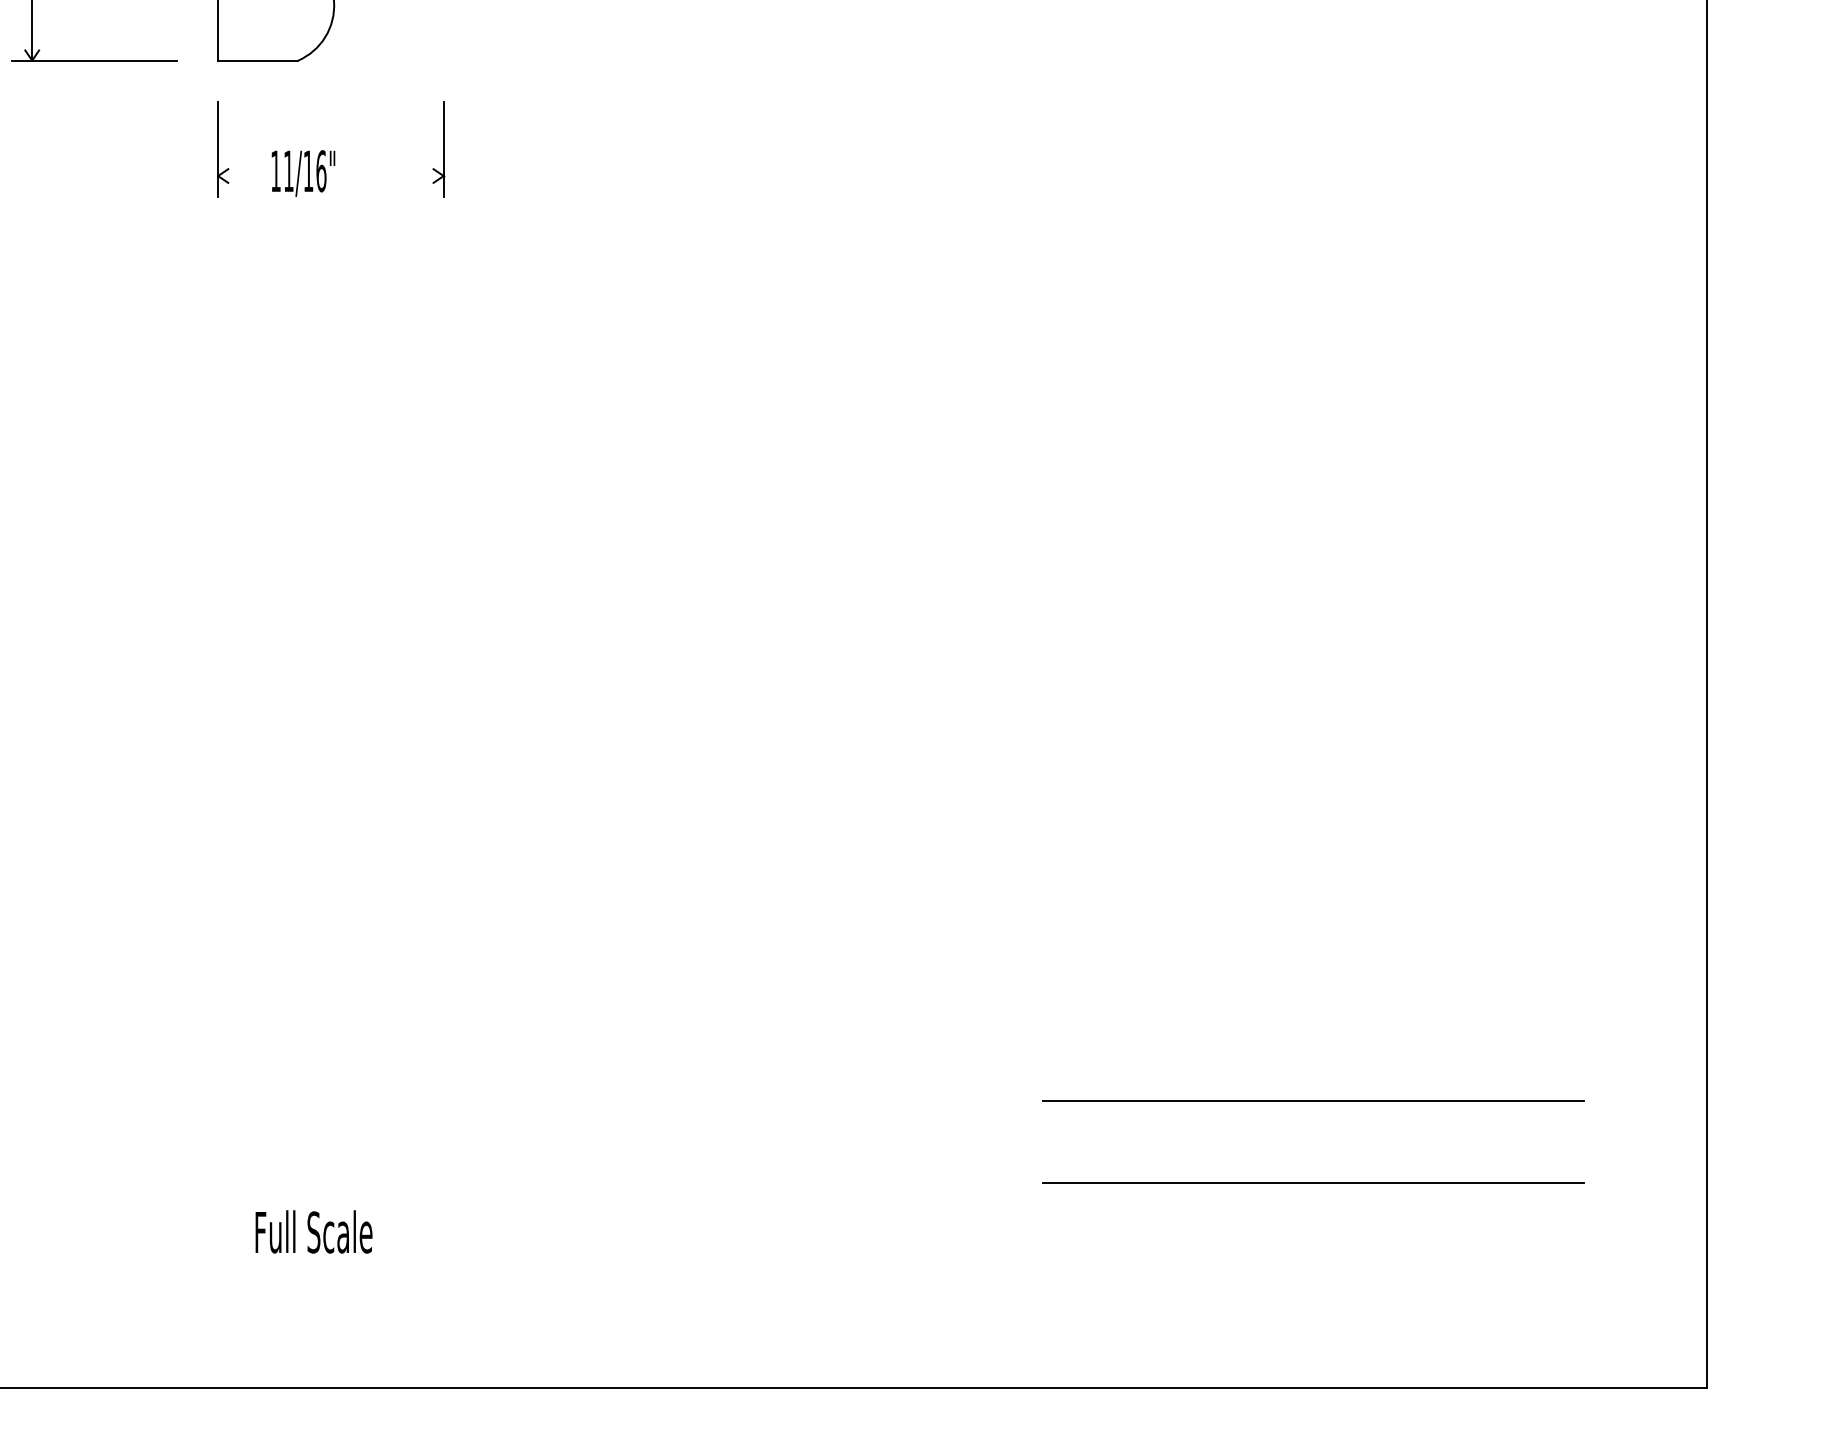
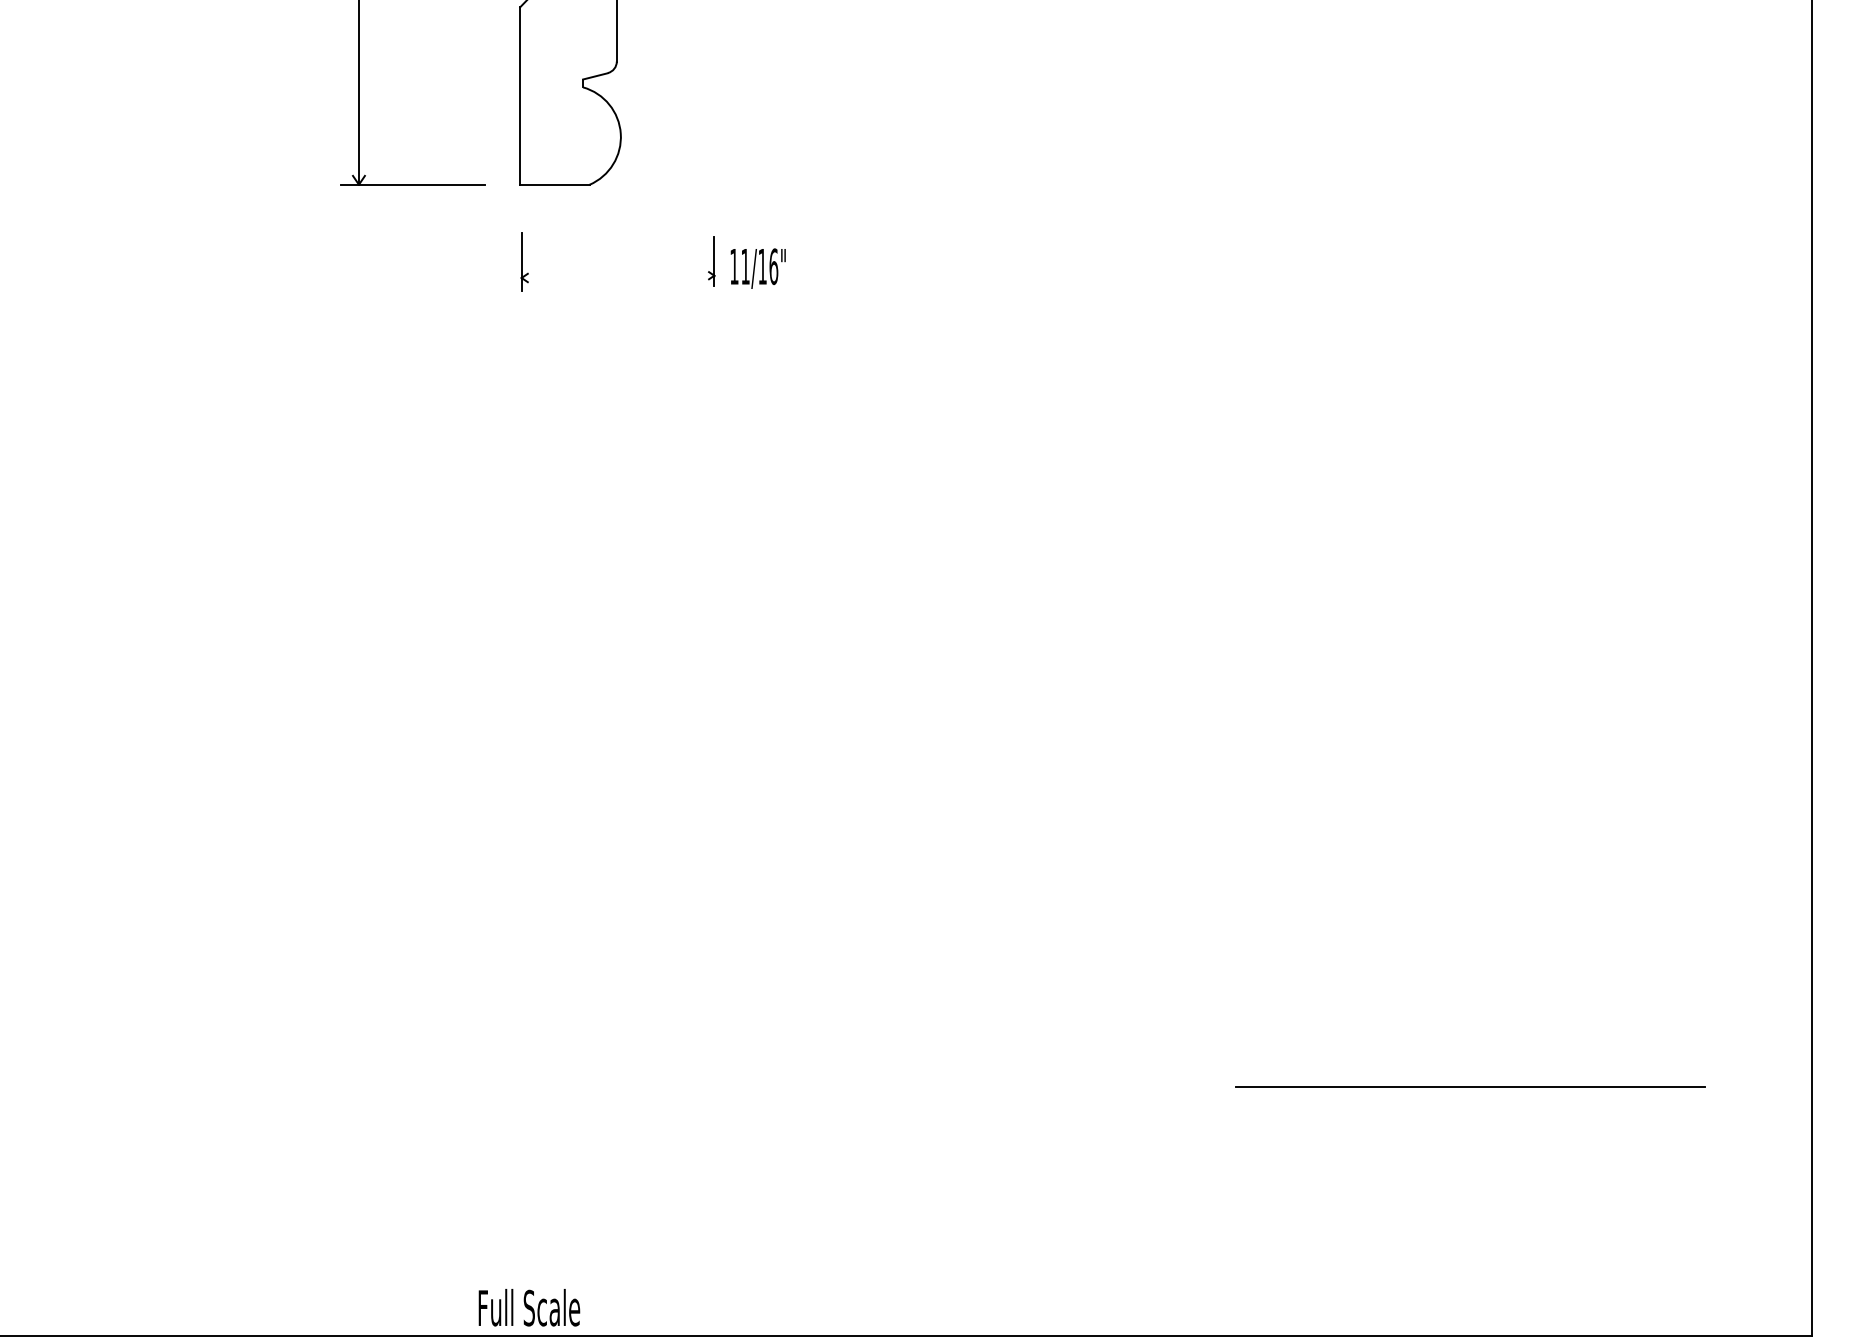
part: (223, 149) -> (524, 261), size x0.7
part: (438, 149) -> (711, 261), size x0.6
text: (302, 173) -> (757, 268), moved
line: (1313, 1182) -> (1470, 1157), removed
text: (314, 1231) -> (529, 1307), moved

